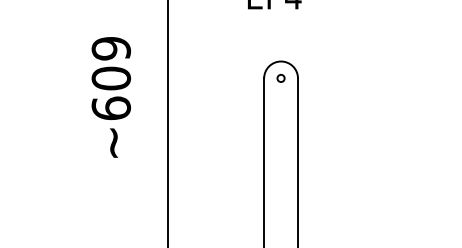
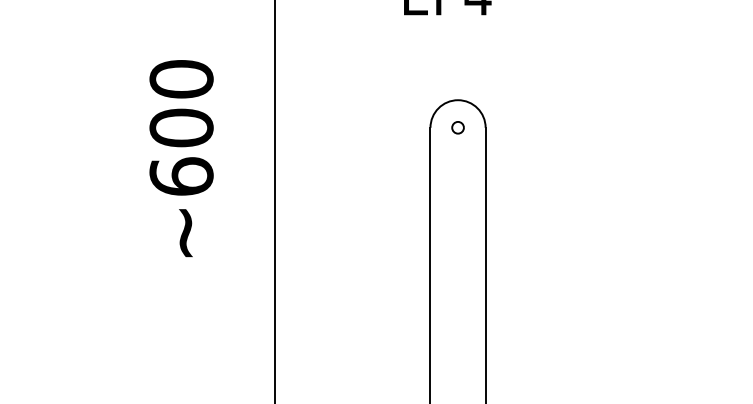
text: (111, 48) -> (181, 79), ~609 -> ~600

